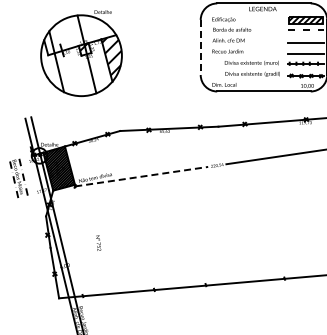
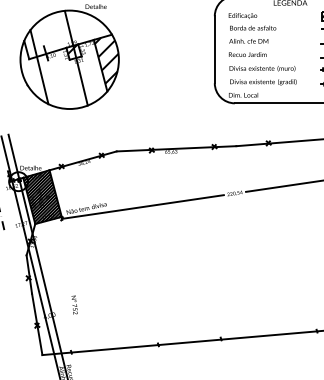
line: (200, 47) -> (214, 49), dashed -> solid
text: (251, 68) -> (262, 75), moved
line: (142, 176) -> (143, 206), dashed -> solid
text: (98, 242) -> (74, 304), moved

